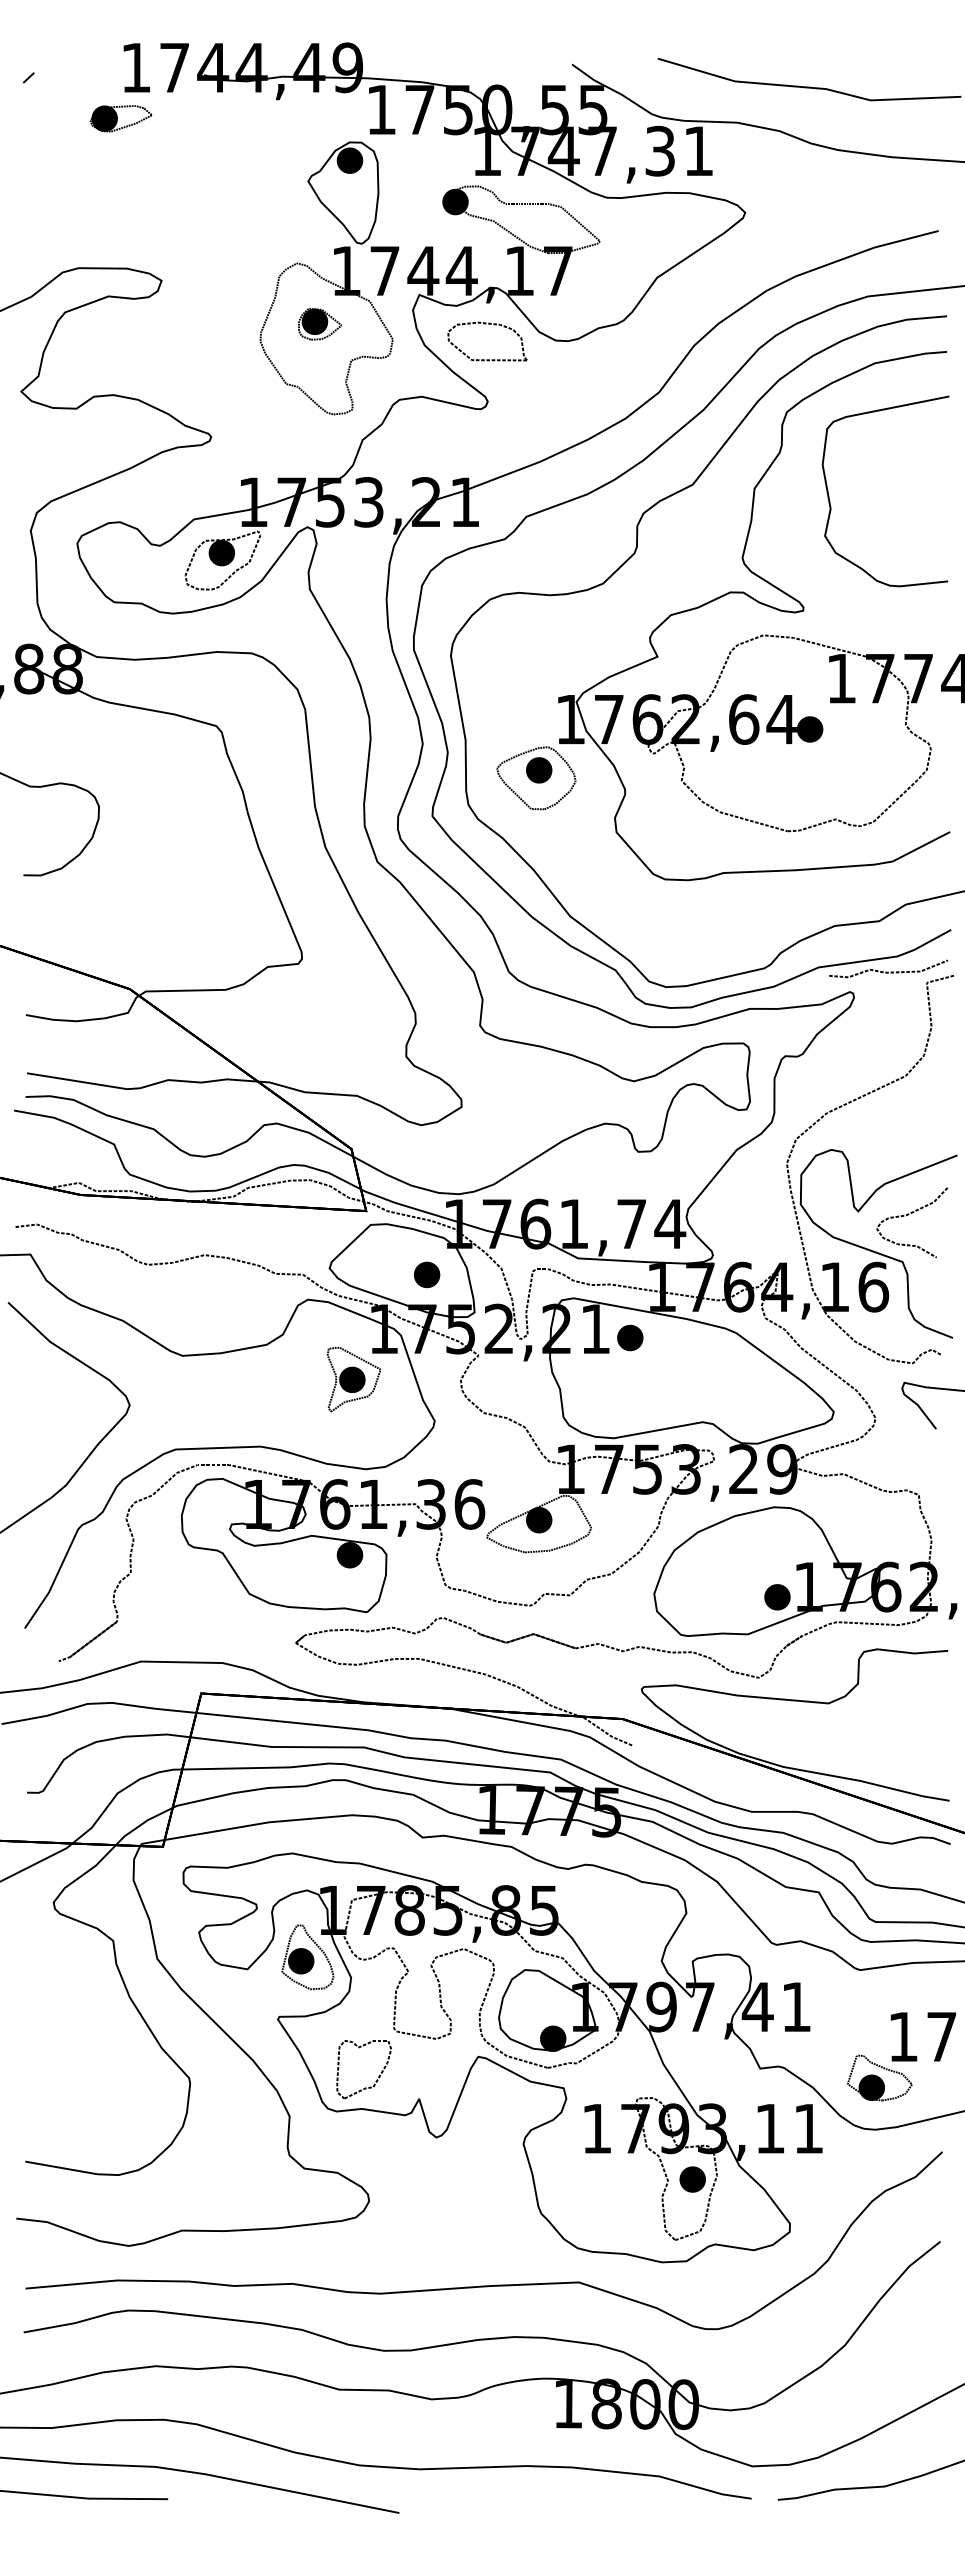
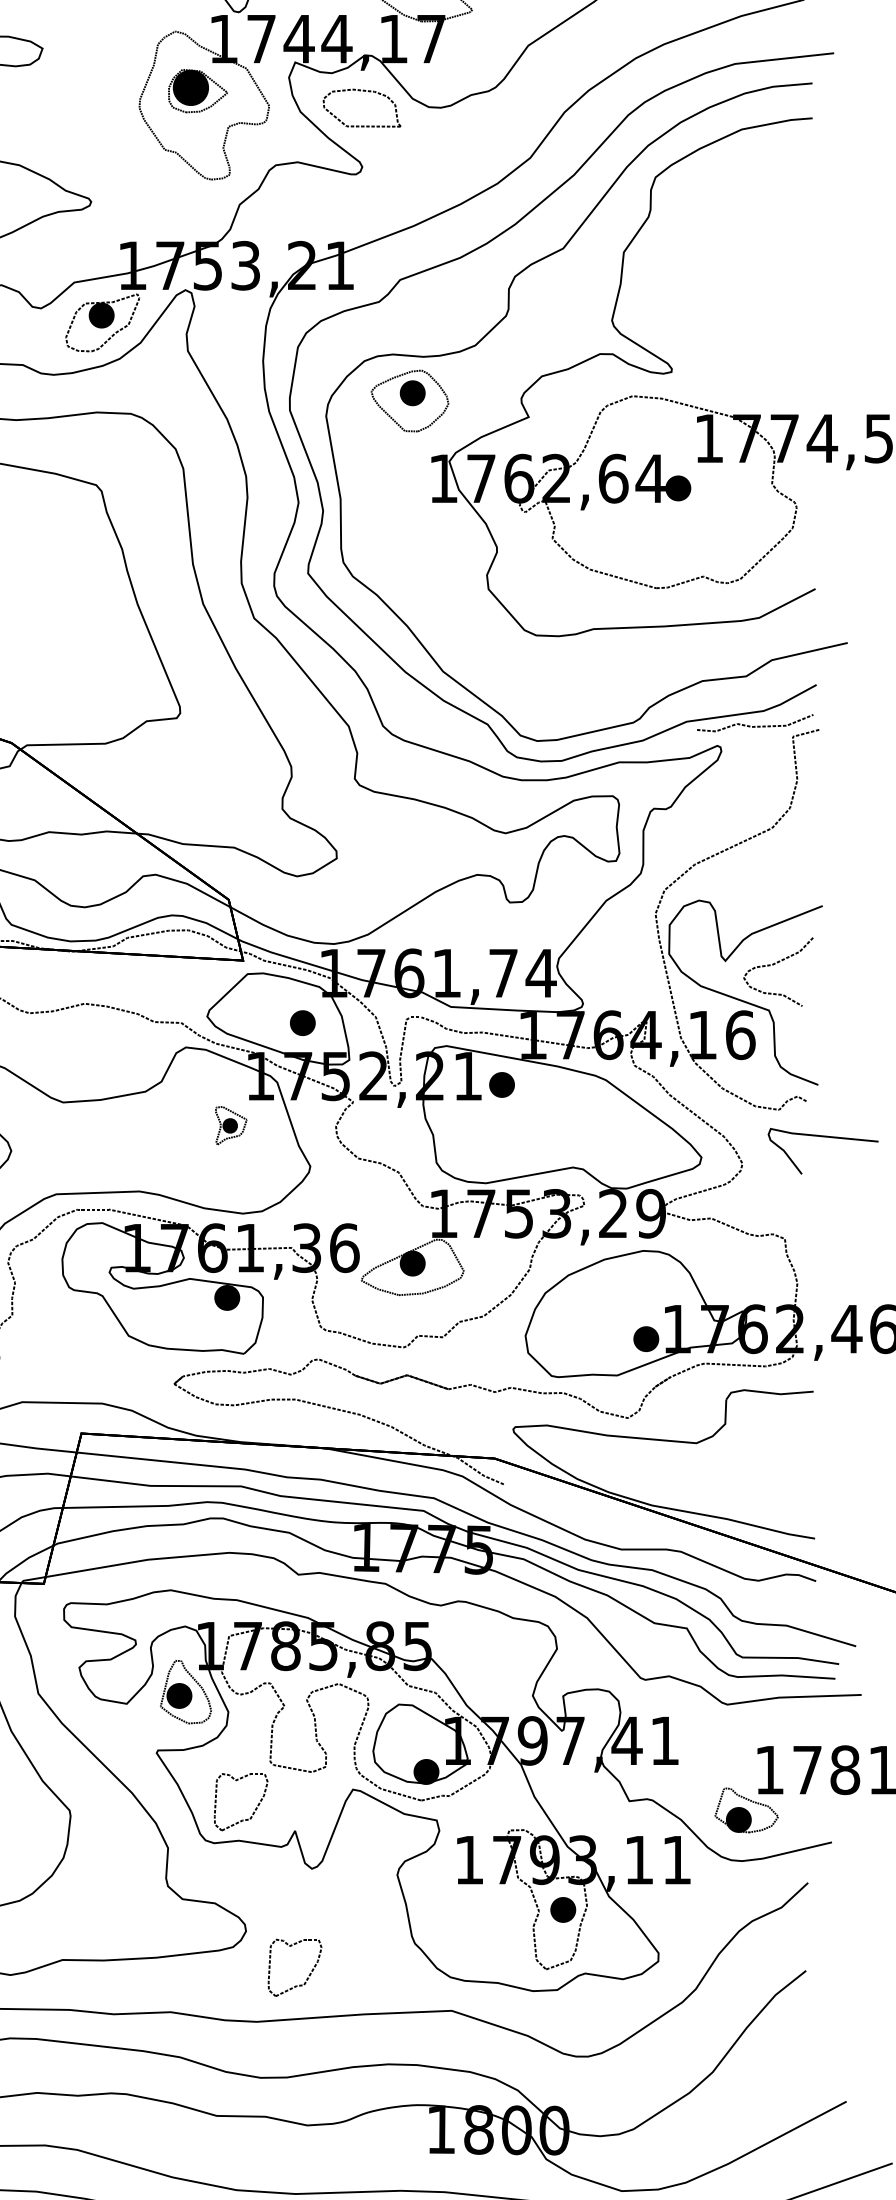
part: (319, 324) -> (197, 91), size x1.4
curve: (830, 500) -> (698, 263), removed
part: (536, 778) -> (410, 401), moved
part: (353, 1379) -> (230, 1125), size x0.6
part: (431, 2248) -> (307, 1977), added

